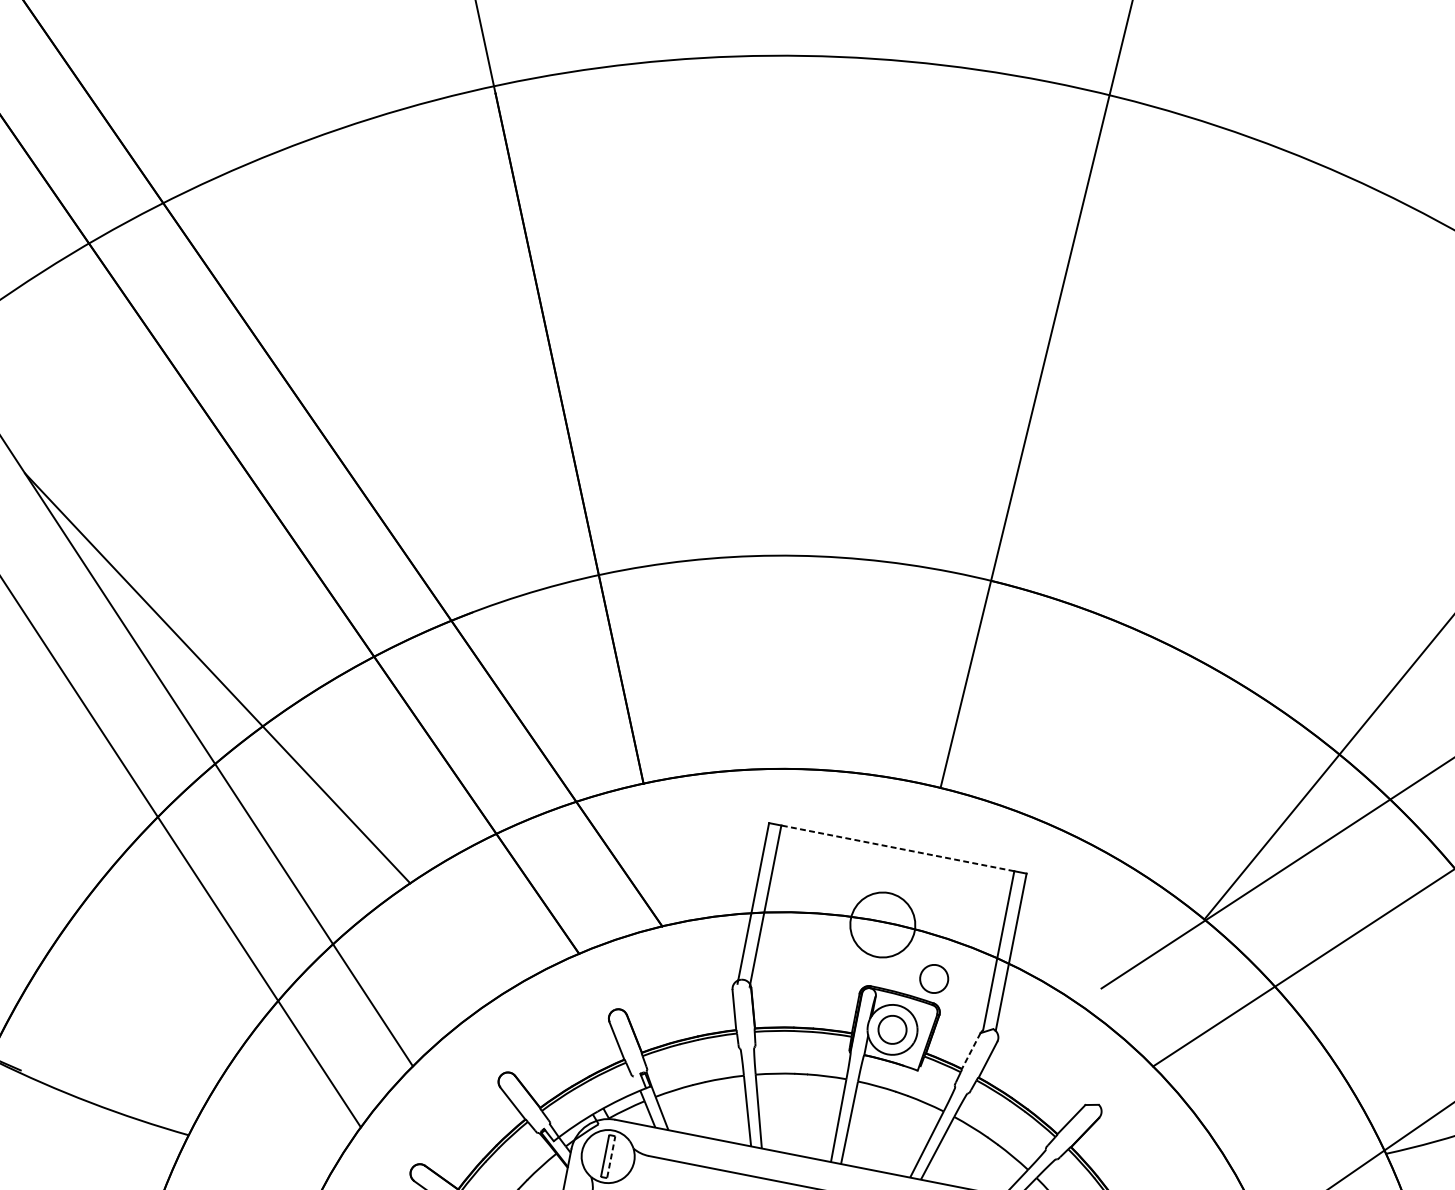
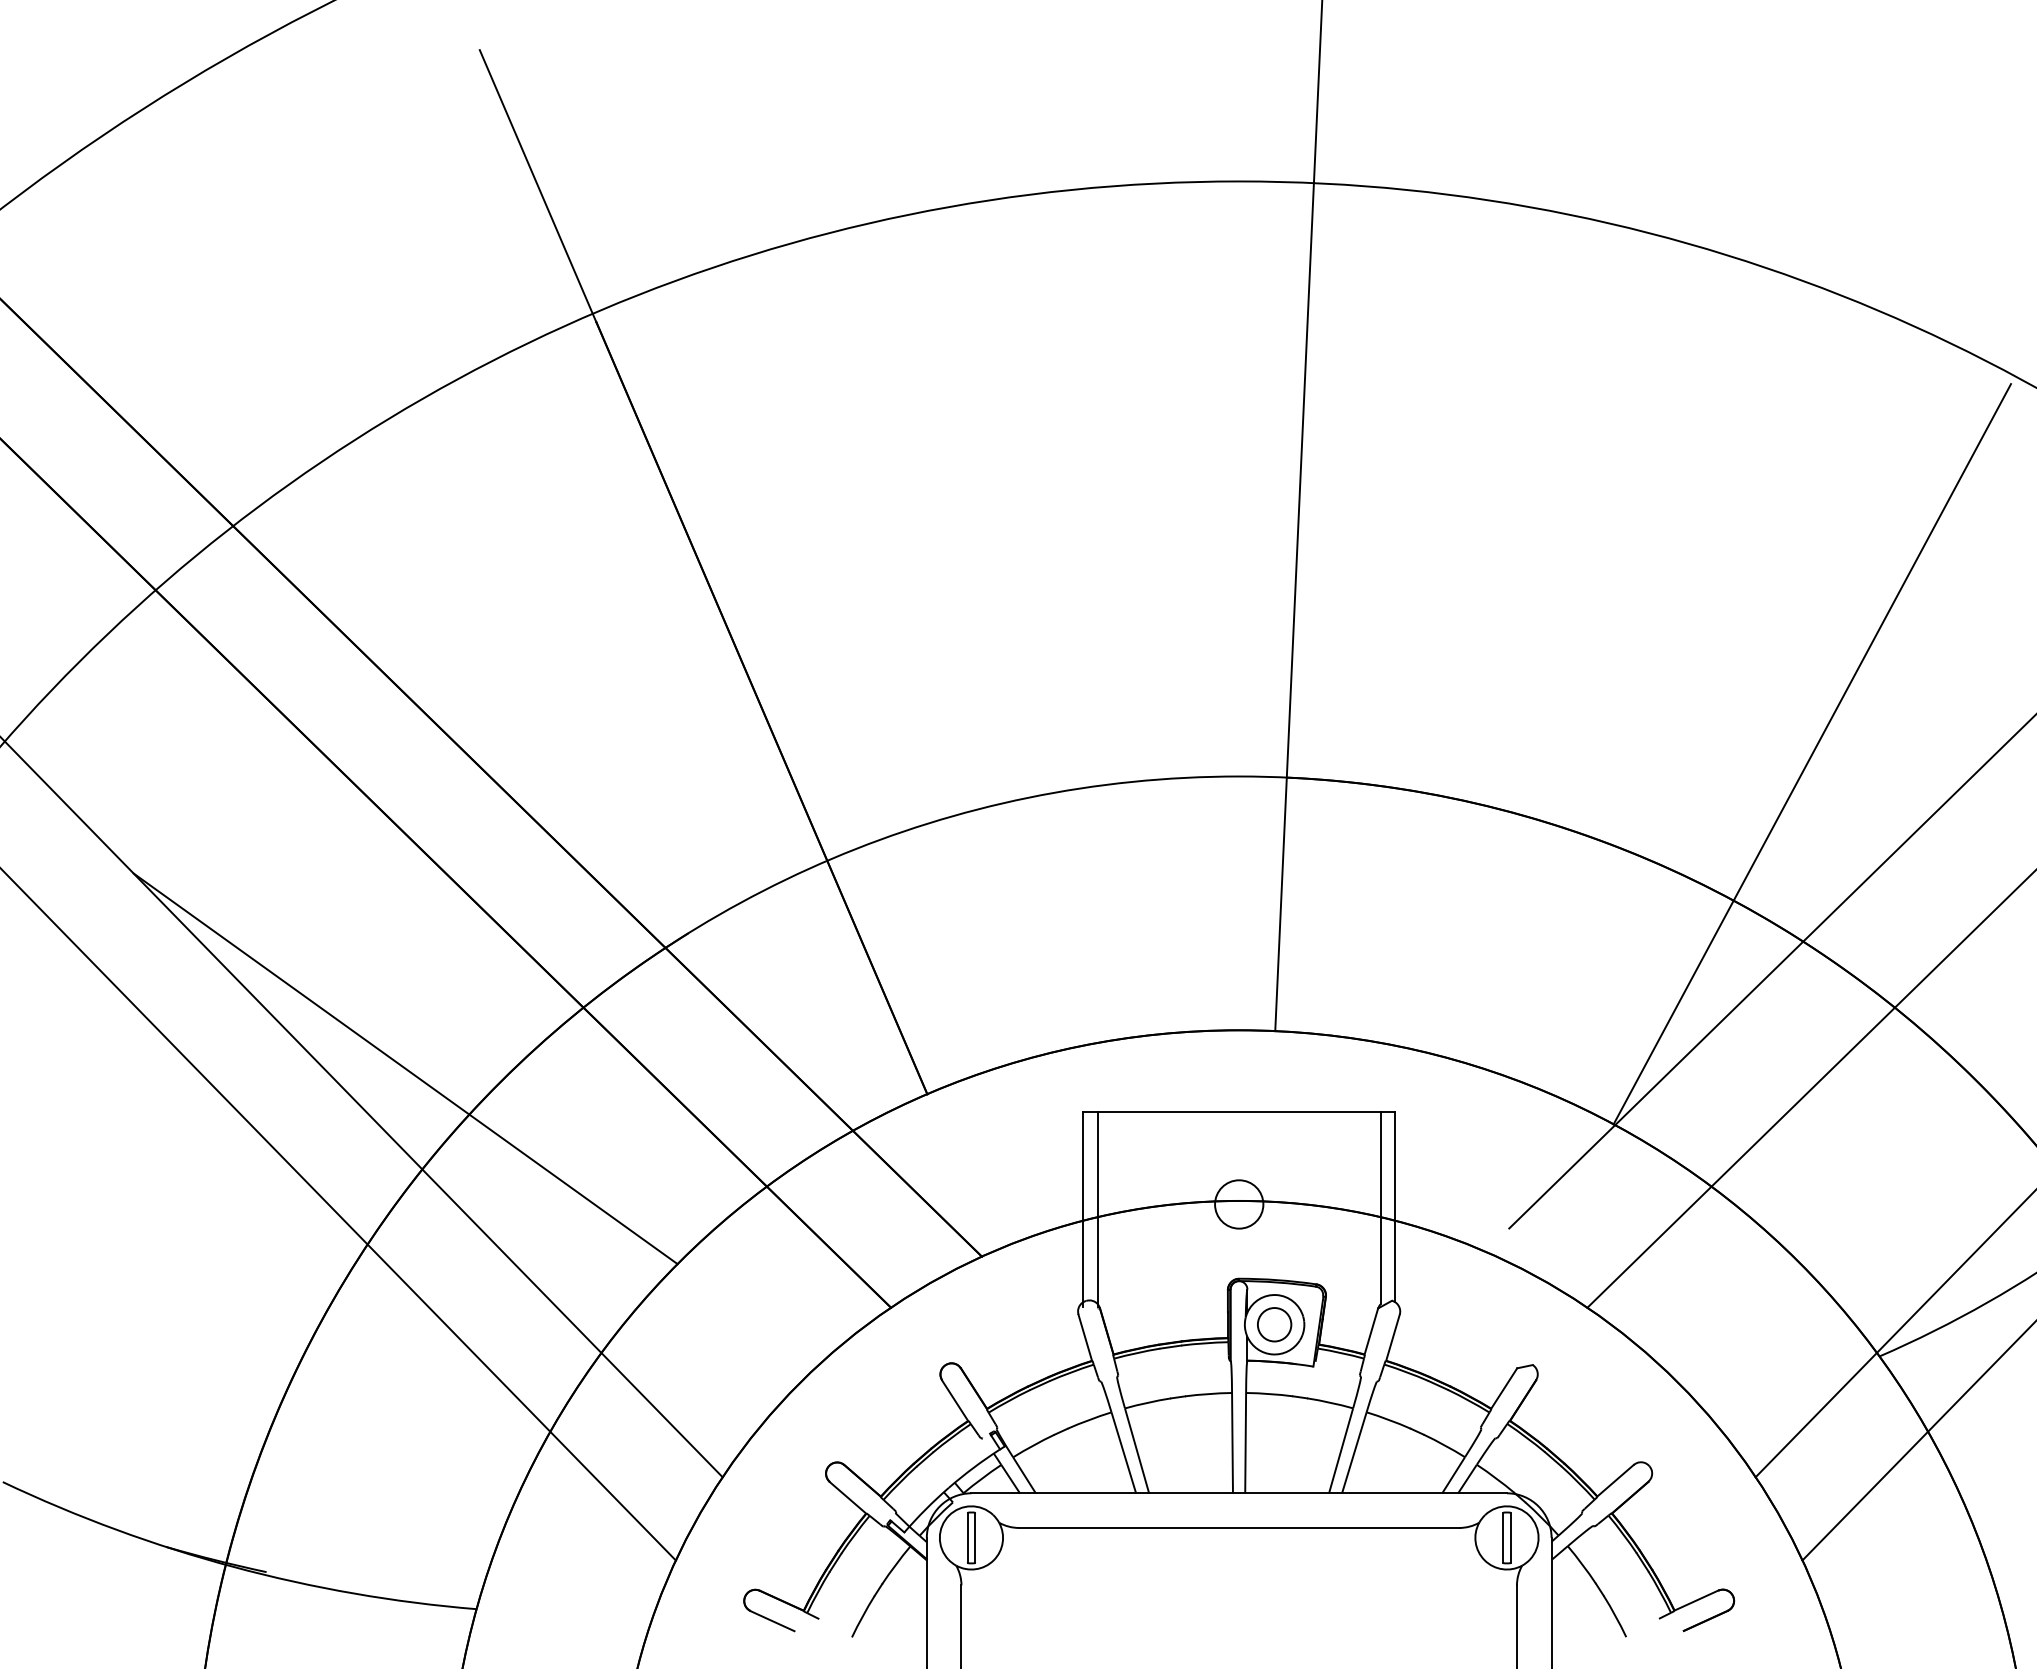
line: (897, 848) -> (1238, 1111), dashed -> solid
circle: (883, 925) -> (1239, 1204), size x0.62
circle: (934, 978) -> (1311, 1255), removed
line: (971, 1051) -> (1371, 1331), dashed -> solid
line: (611, 1156) -> (975, 1537), dashed -> solid

